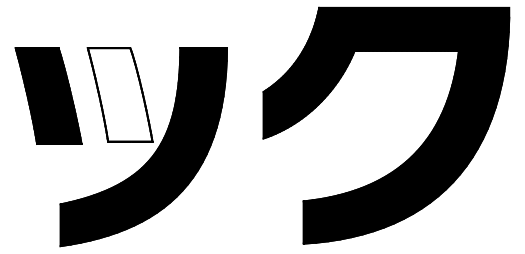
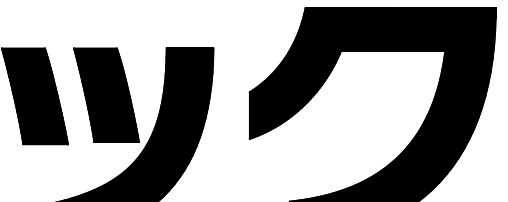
fill: (119, 94) -> (105, 94), added

